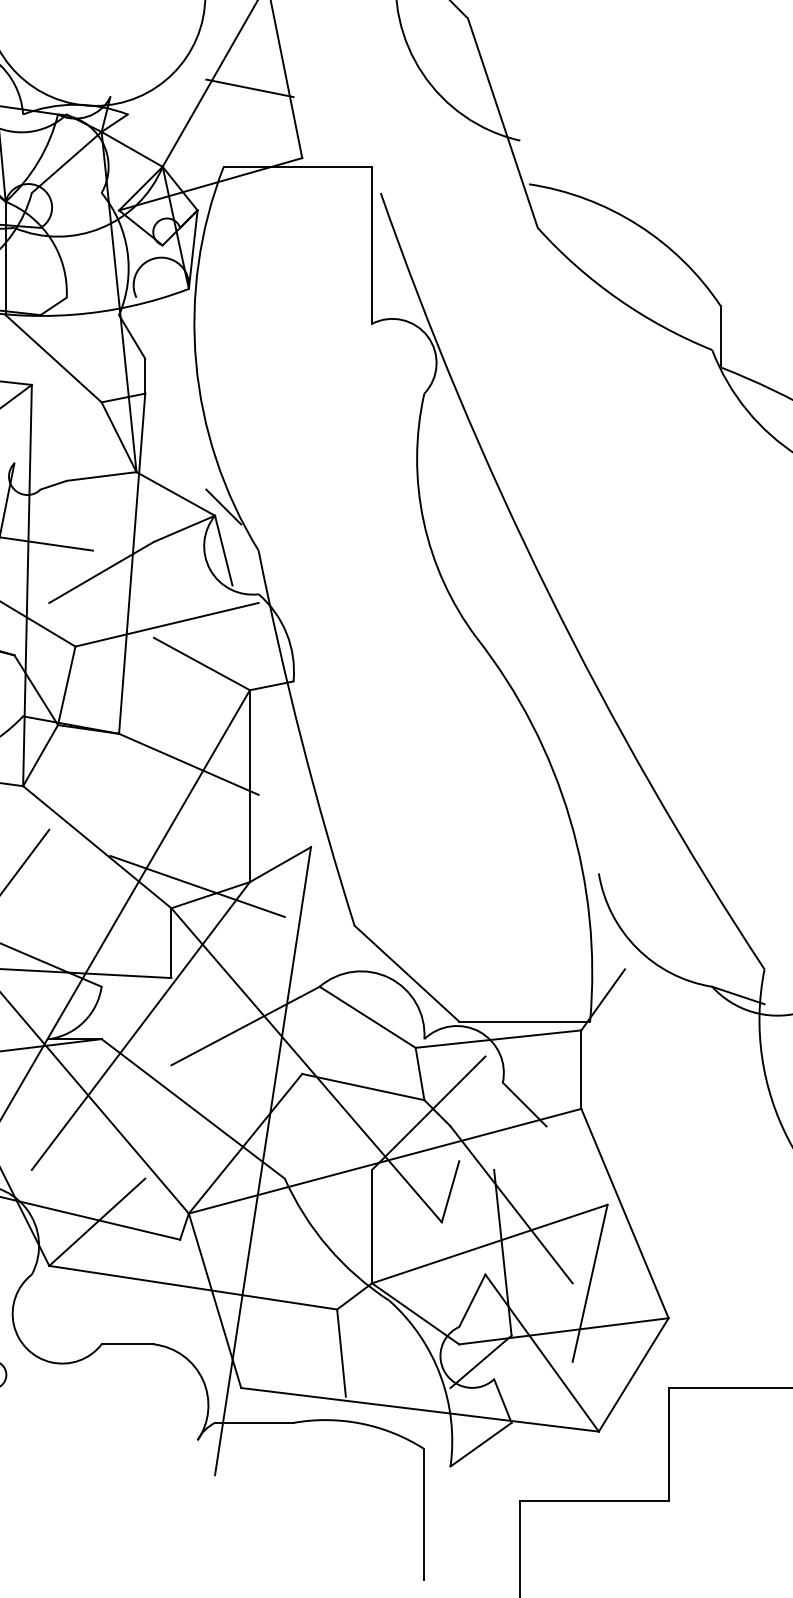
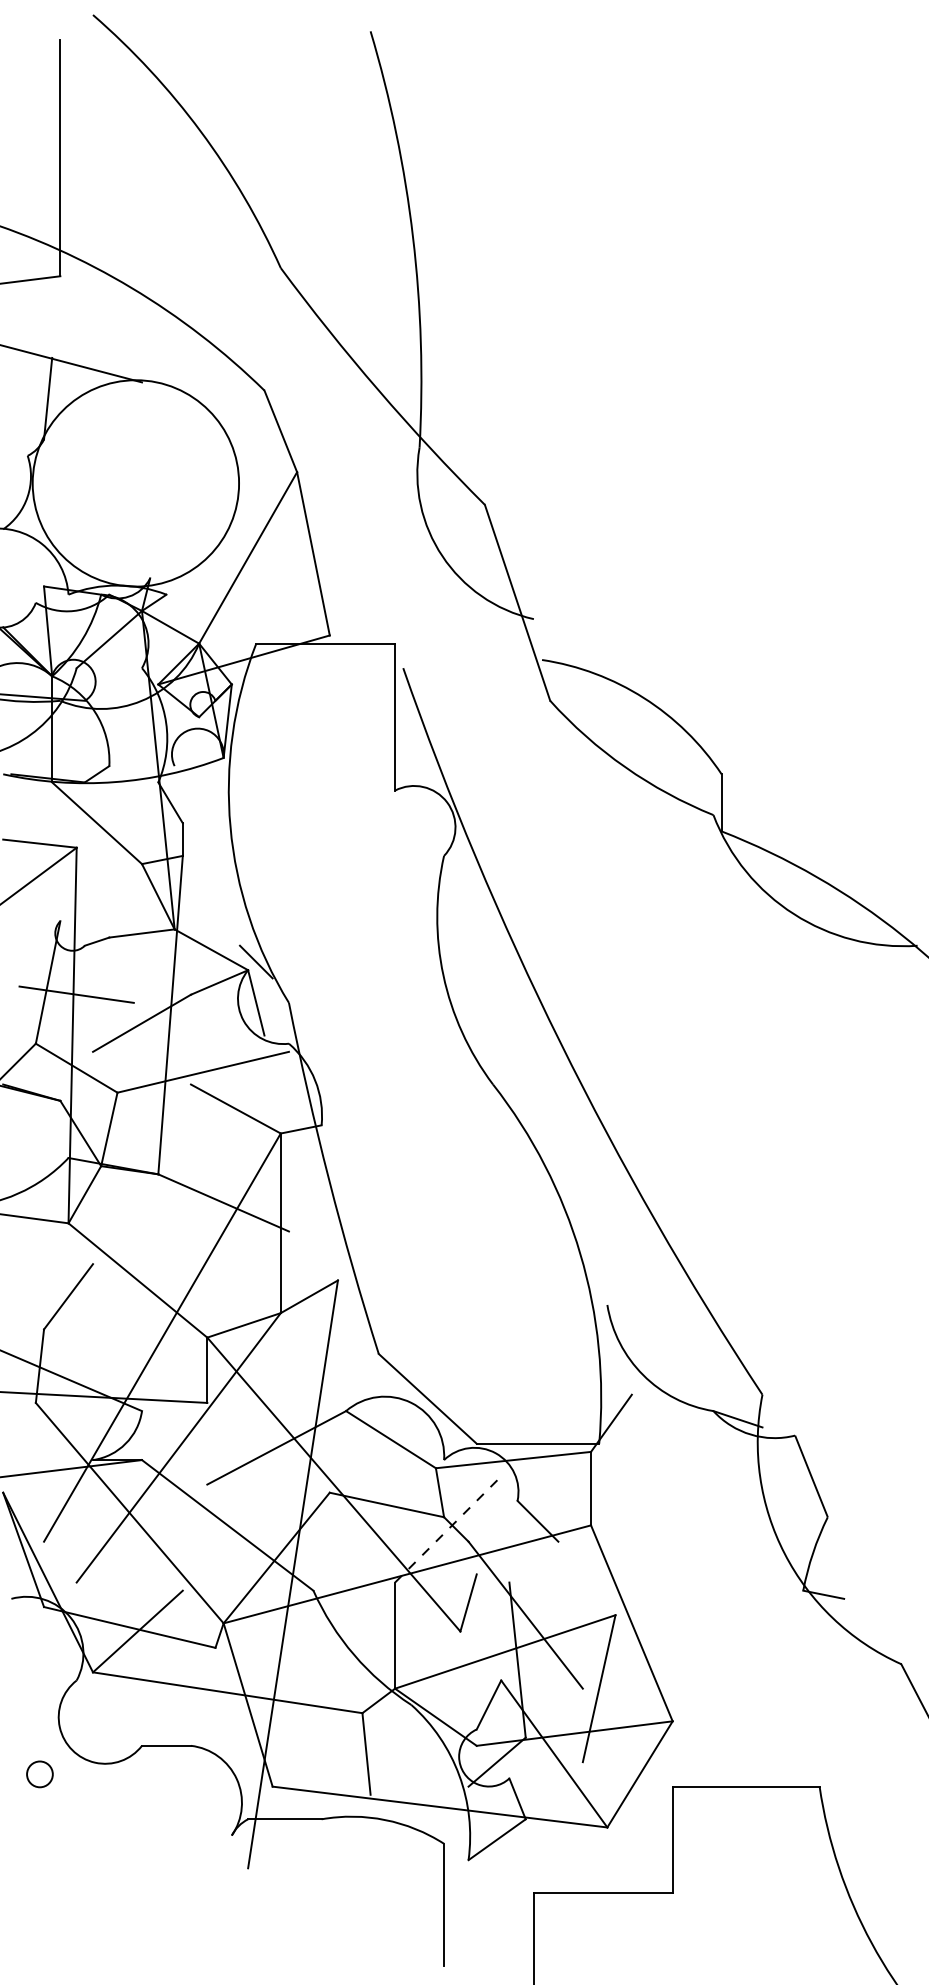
line: (249, 88) -> (280, 570), removed
line: (197, 885) -> (231, 1316), removed
line: (429, 1113) -> (448, 1529), solid -> dashed

